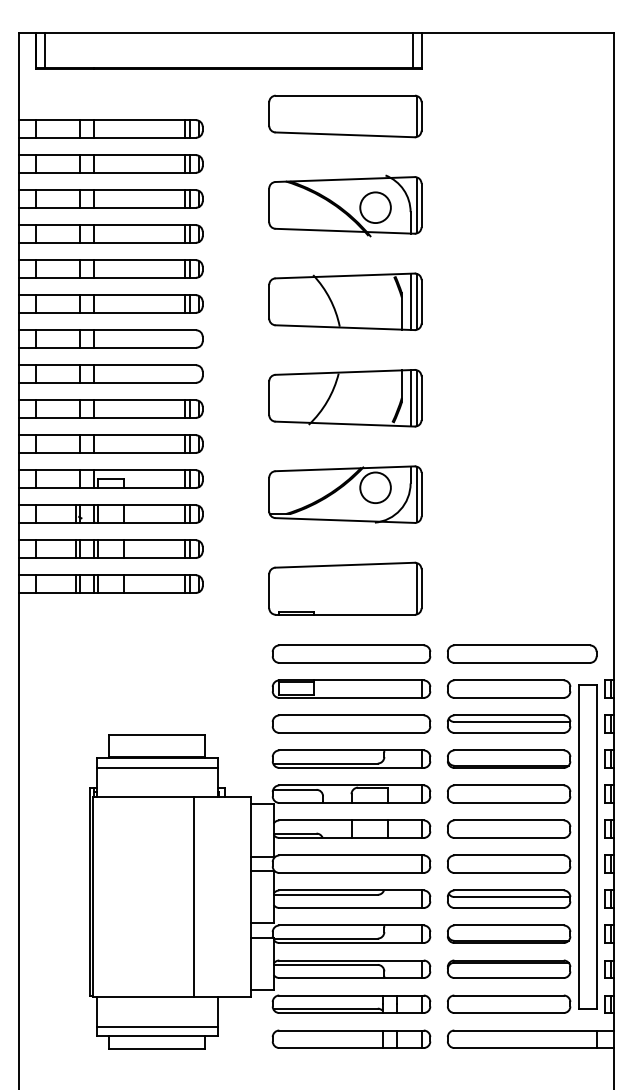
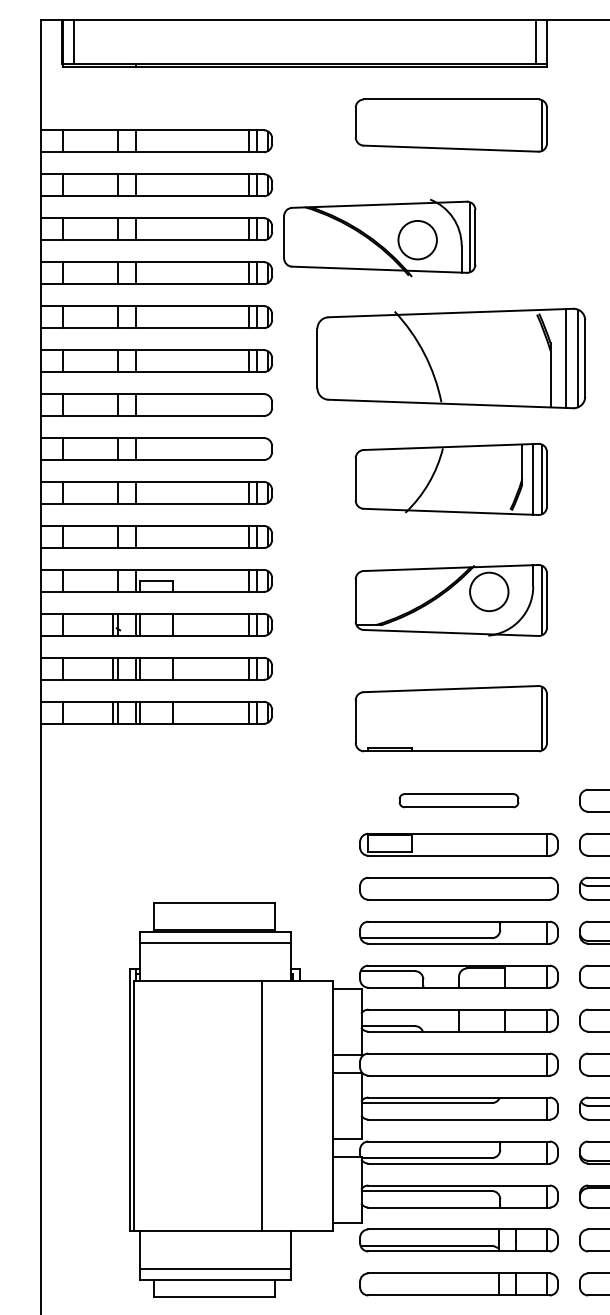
part: (345, 205) -> (379, 237), moved
part: (345, 301) -> (451, 357), size x1.4
part: (351, 653) -> (459, 799), size x0.6

